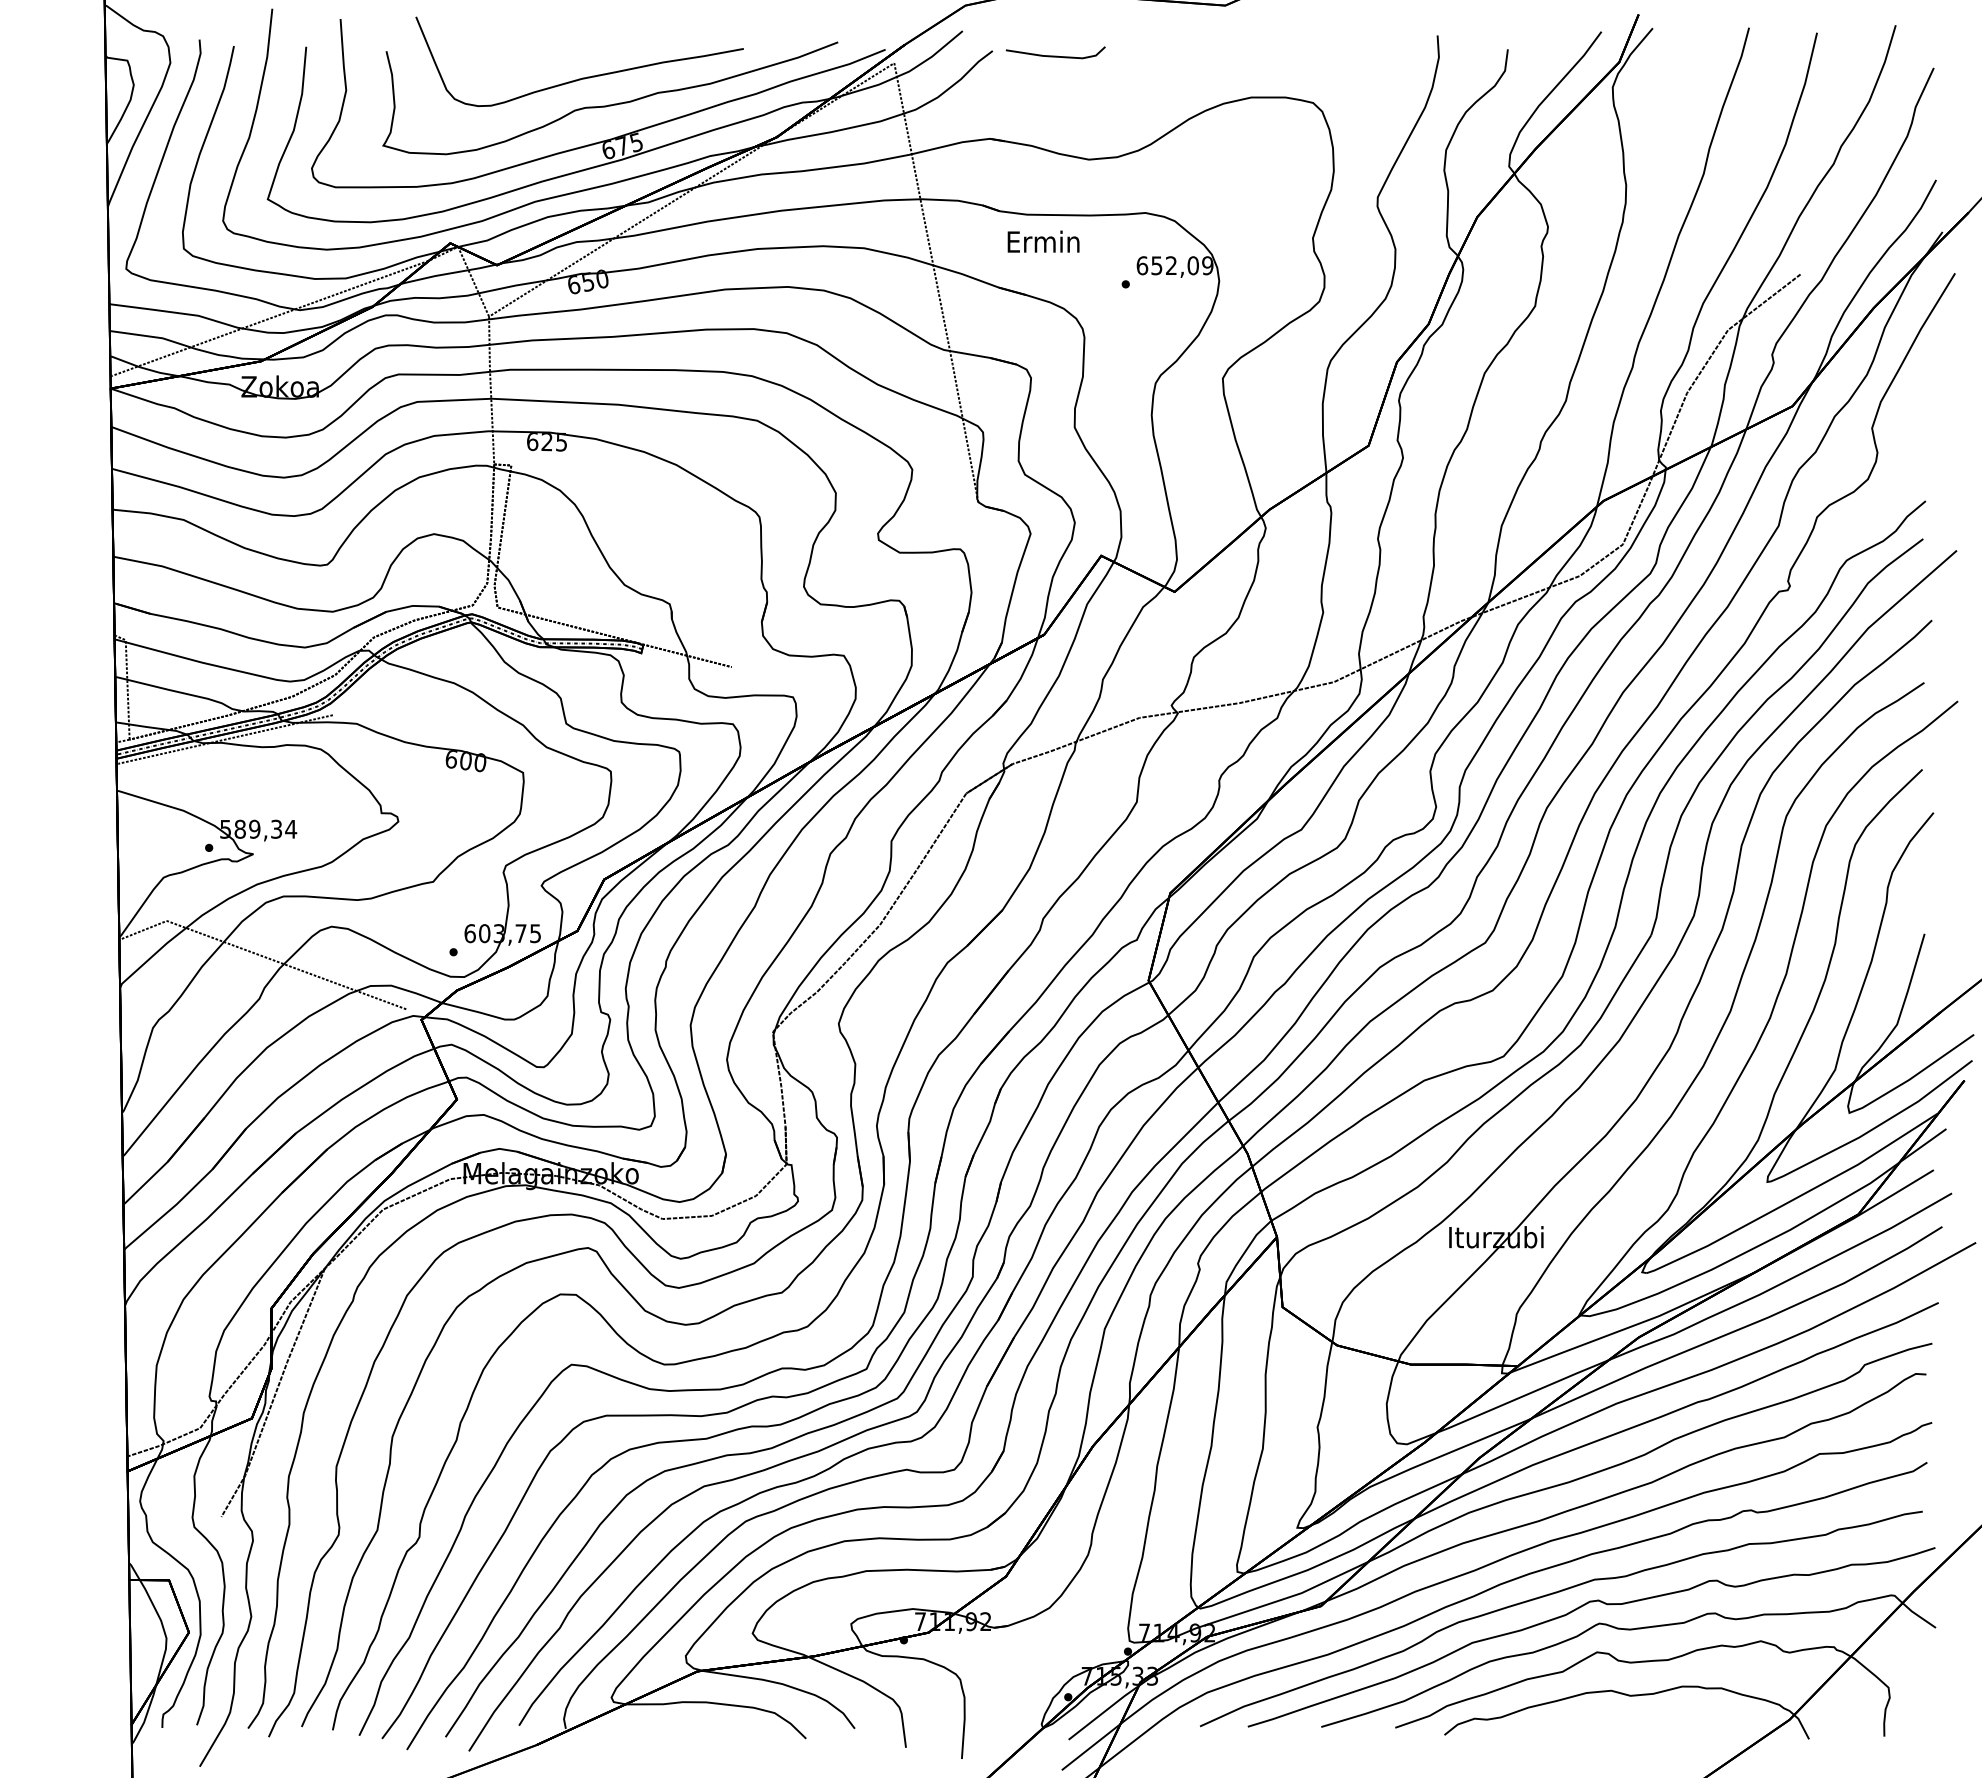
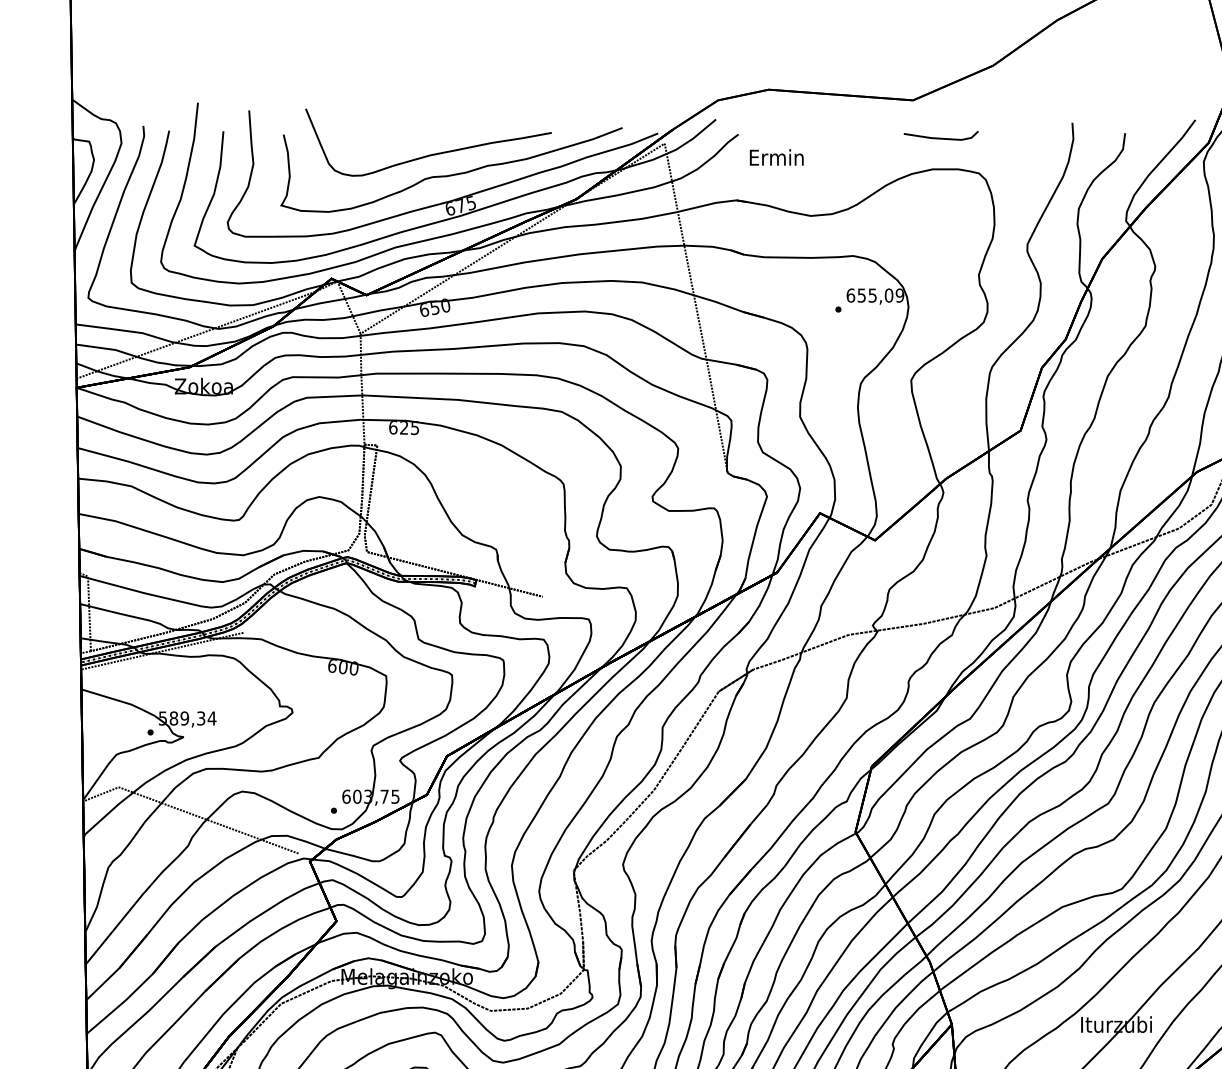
line: (1055, 55) -> (941, 137), moved
text: (1043, 241) -> (776, 157), moved
text: (1171, 265) -> (872, 295), 652,09 -> 655,09

